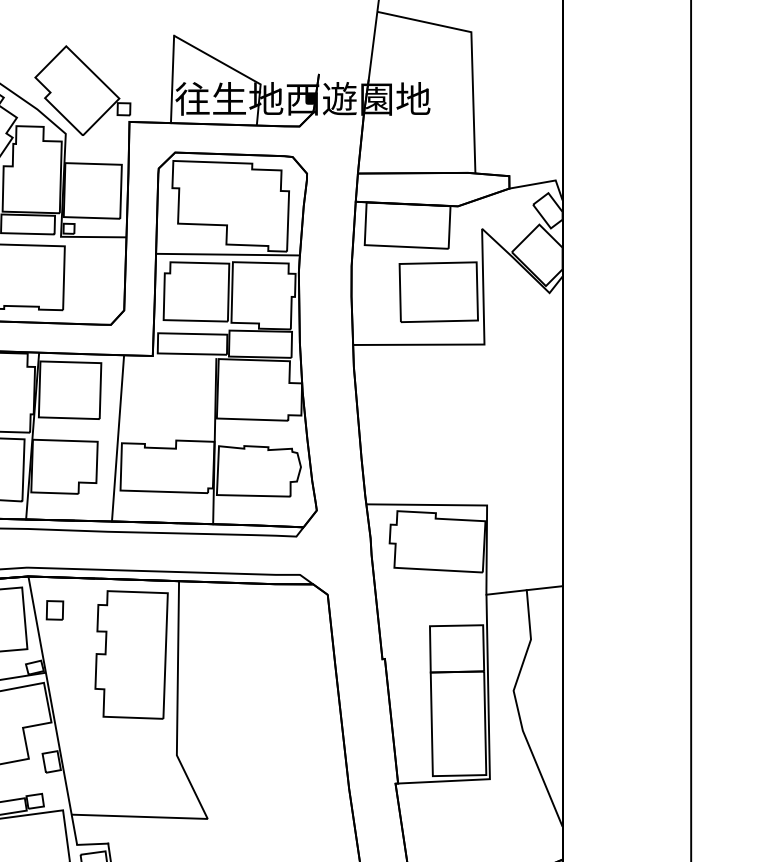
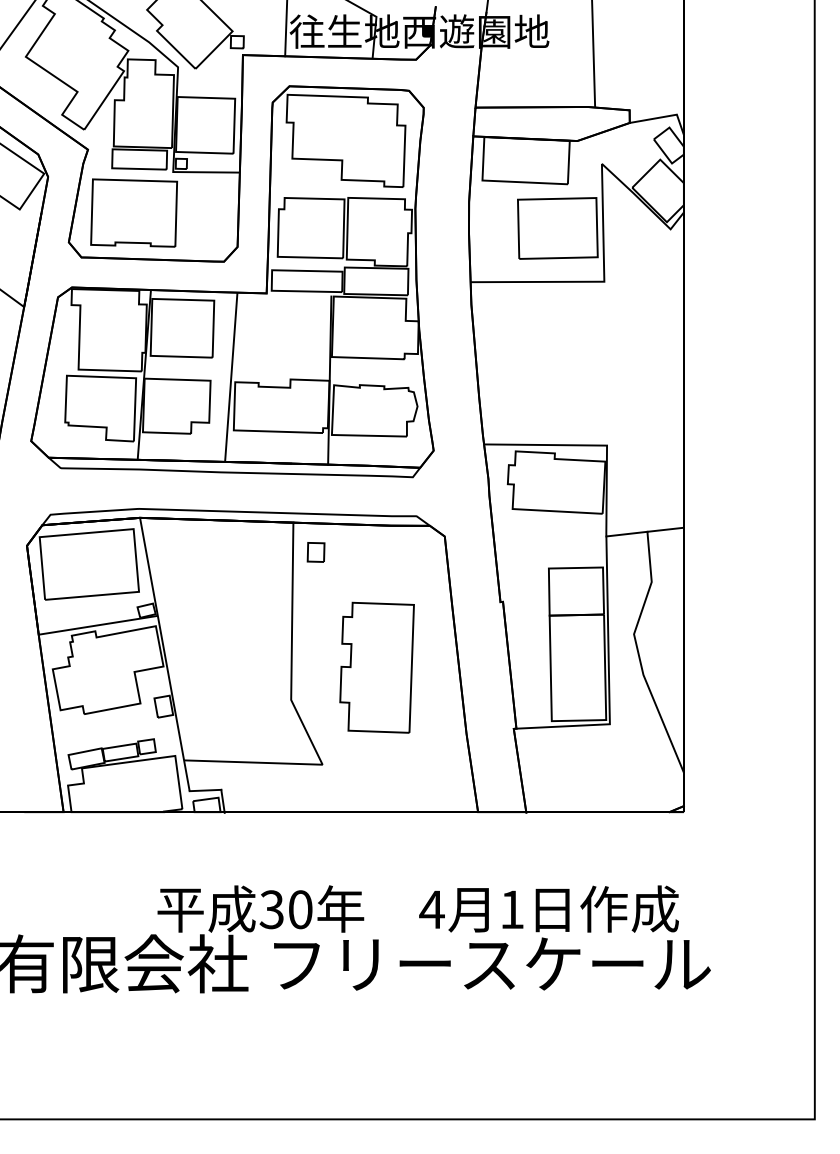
line: (228, 254) -> (343, 190), removed
part: (54, 610) -> (315, 552), moved
part: (131, 654) -> (376, 667), moved

